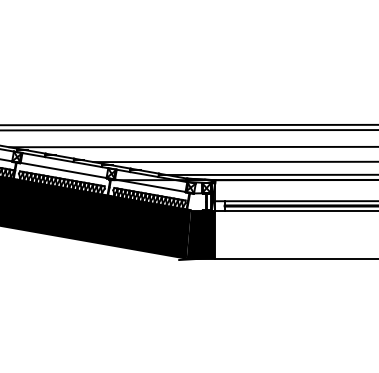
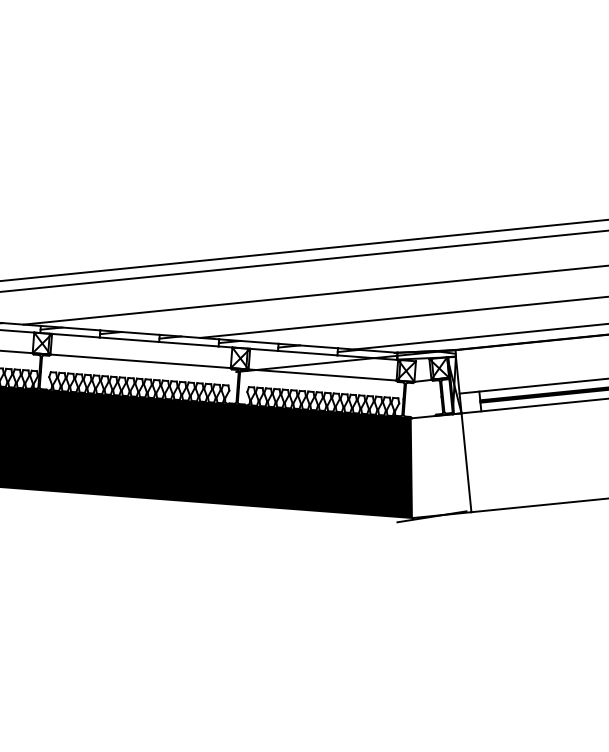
fill: (200, 234) -> (436, 465), removed

